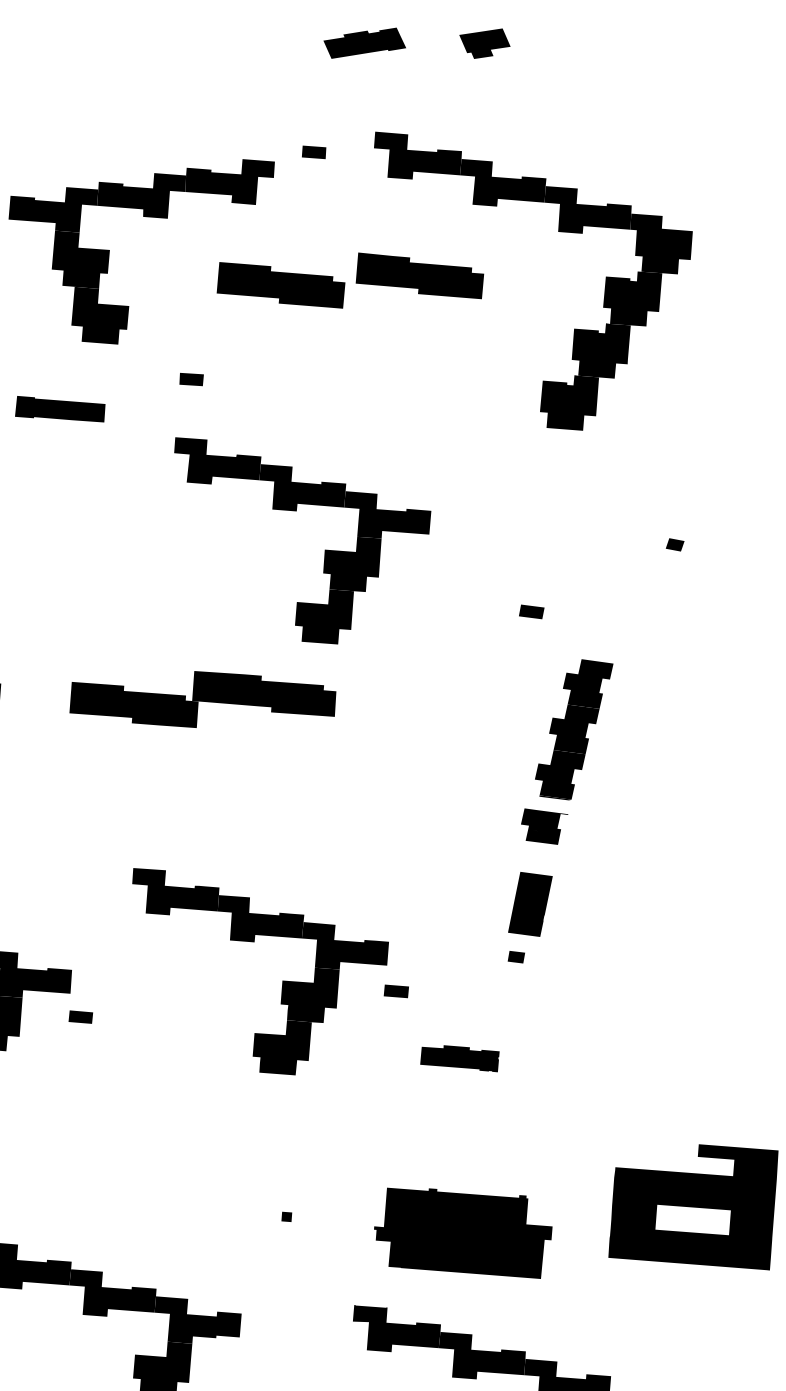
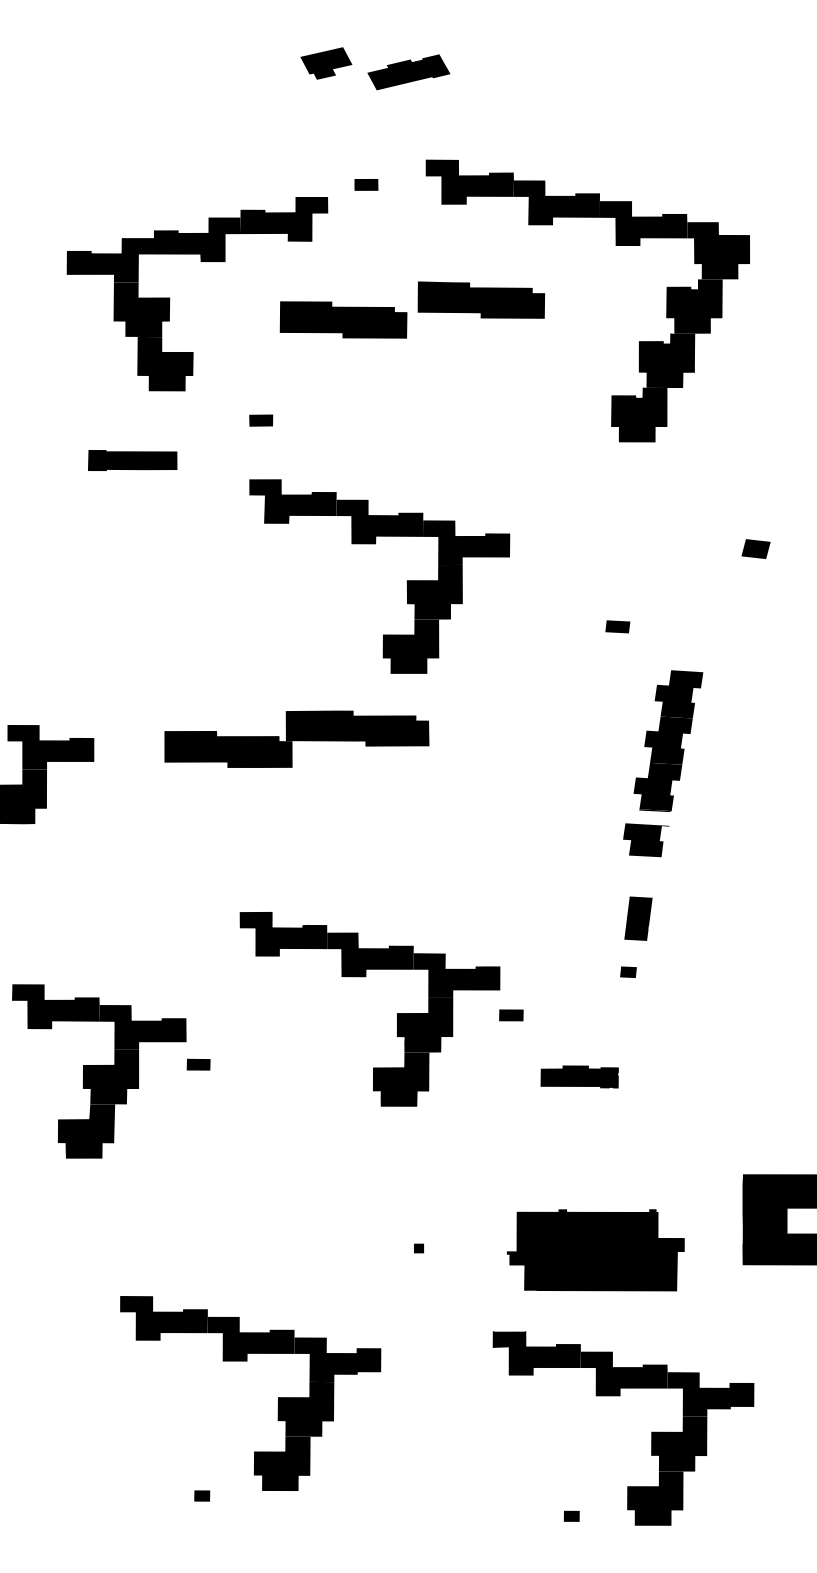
part: (484, 43) -> (326, 63), moved
part: (674, 545) -> (755, 549), size x1.6
part: (530, 904) -> (638, 918), size x0.7

